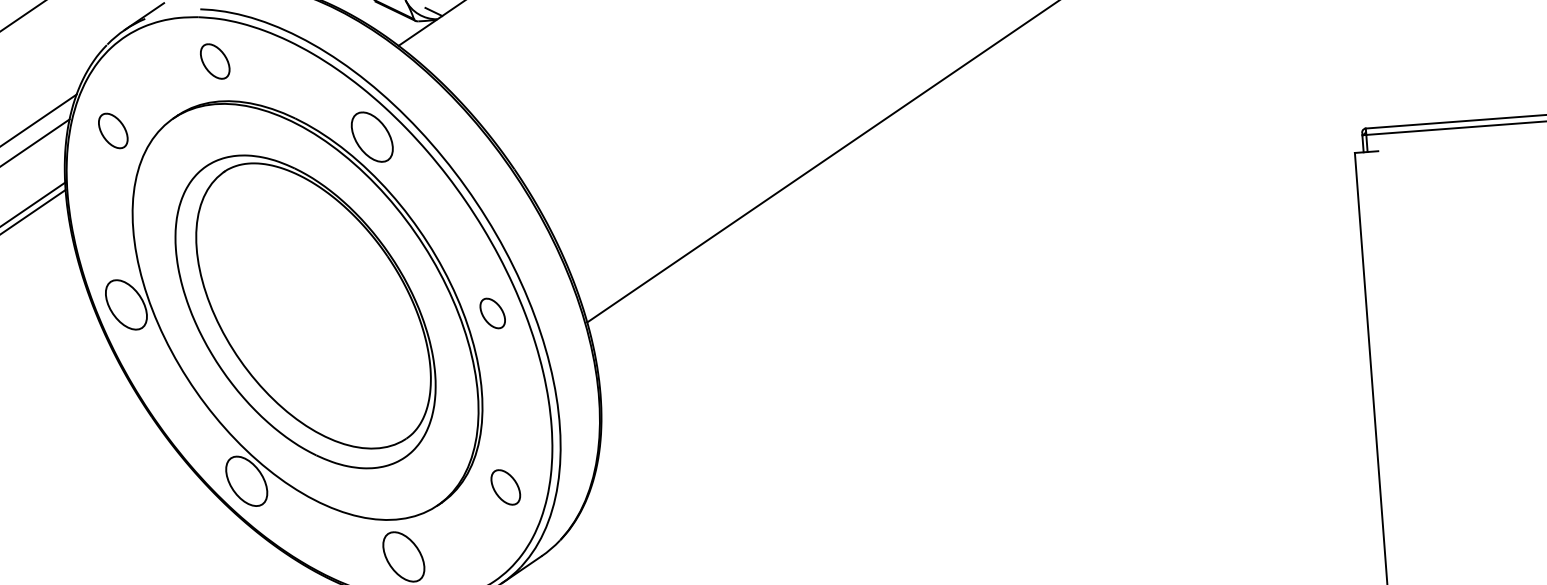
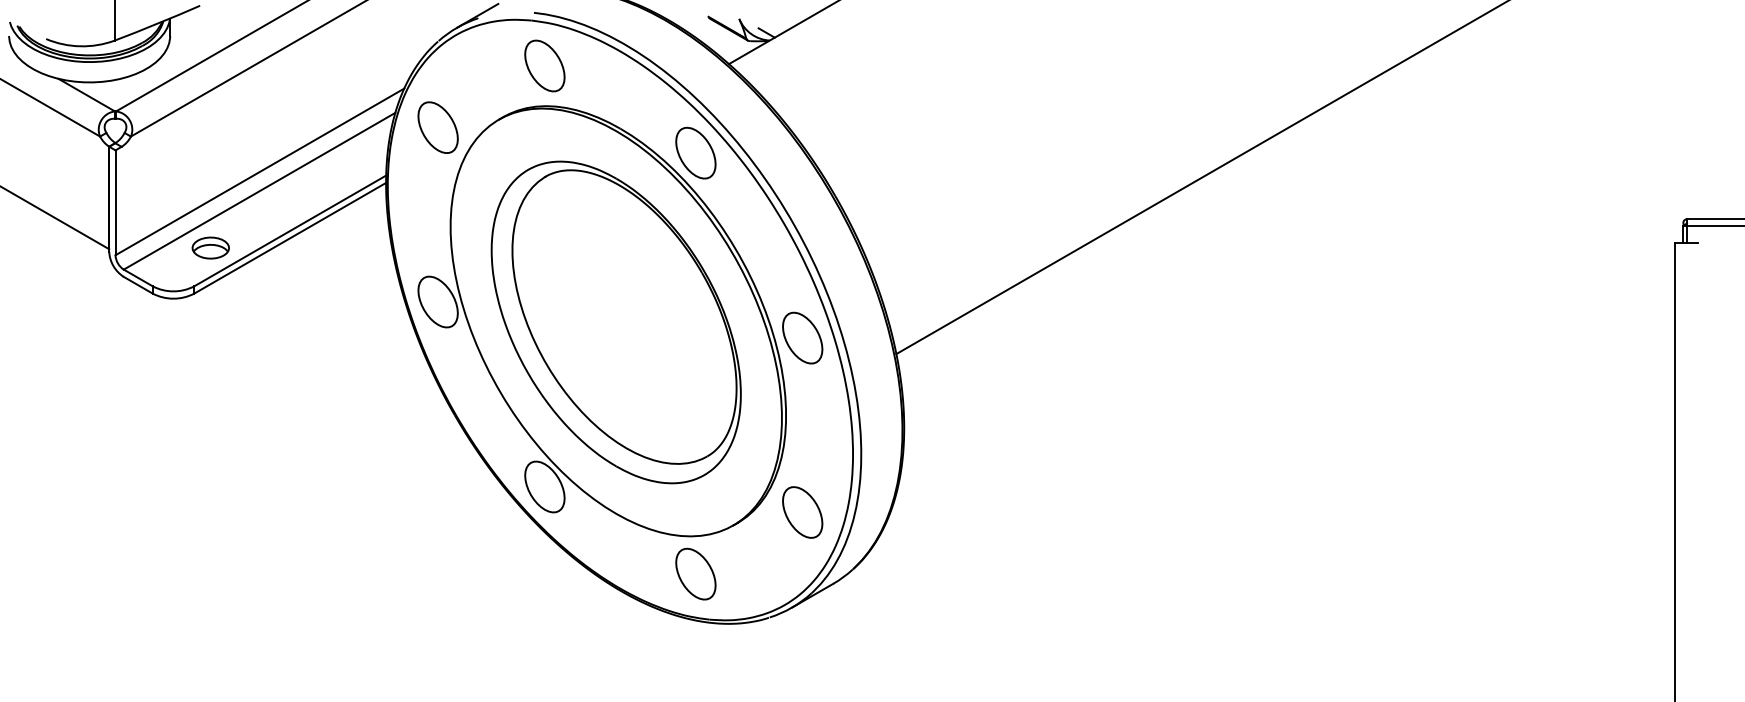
part: (214, 61) -> (544, 65), size x1.43
part: (112, 130) -> (437, 127), size x1.43
part: (492, 312) -> (802, 337), size x1.67
part: (505, 487) -> (802, 512), size x1.43

